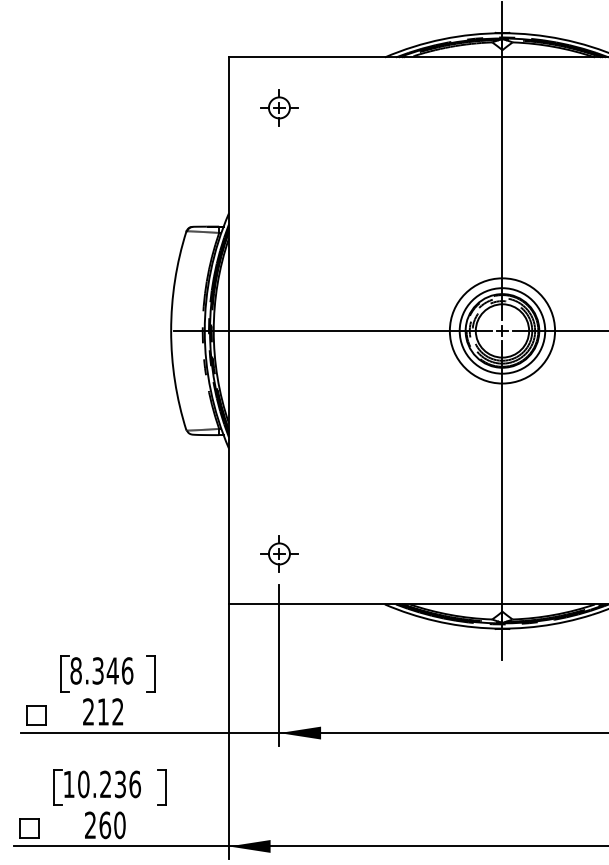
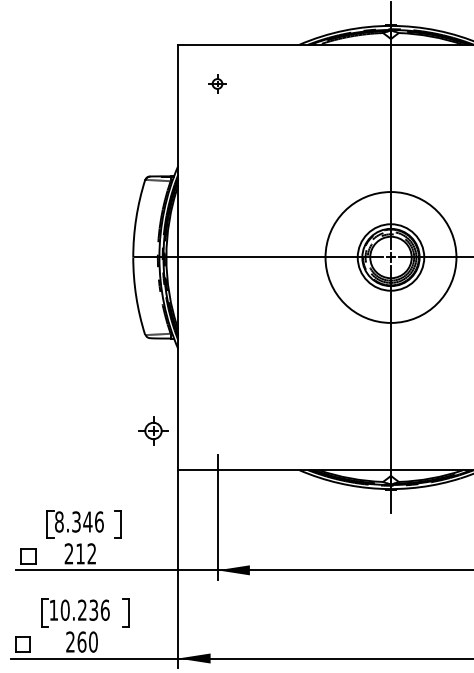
part: (279, 107) -> (217, 83), size x0.6
circle: (501, 330) -> (390, 257), size x1.6
part: (279, 553) -> (153, 430), moved

